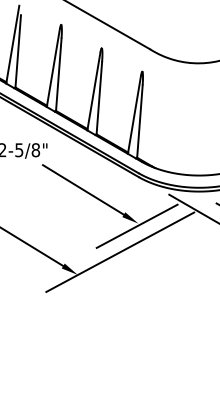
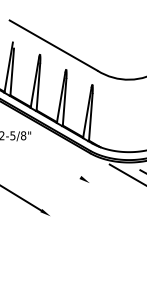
line: (83, 189) -> (54, 161), removed
line: (136, 225) -> (88, 184), removed
line: (119, 251) -> (77, 201), removed

